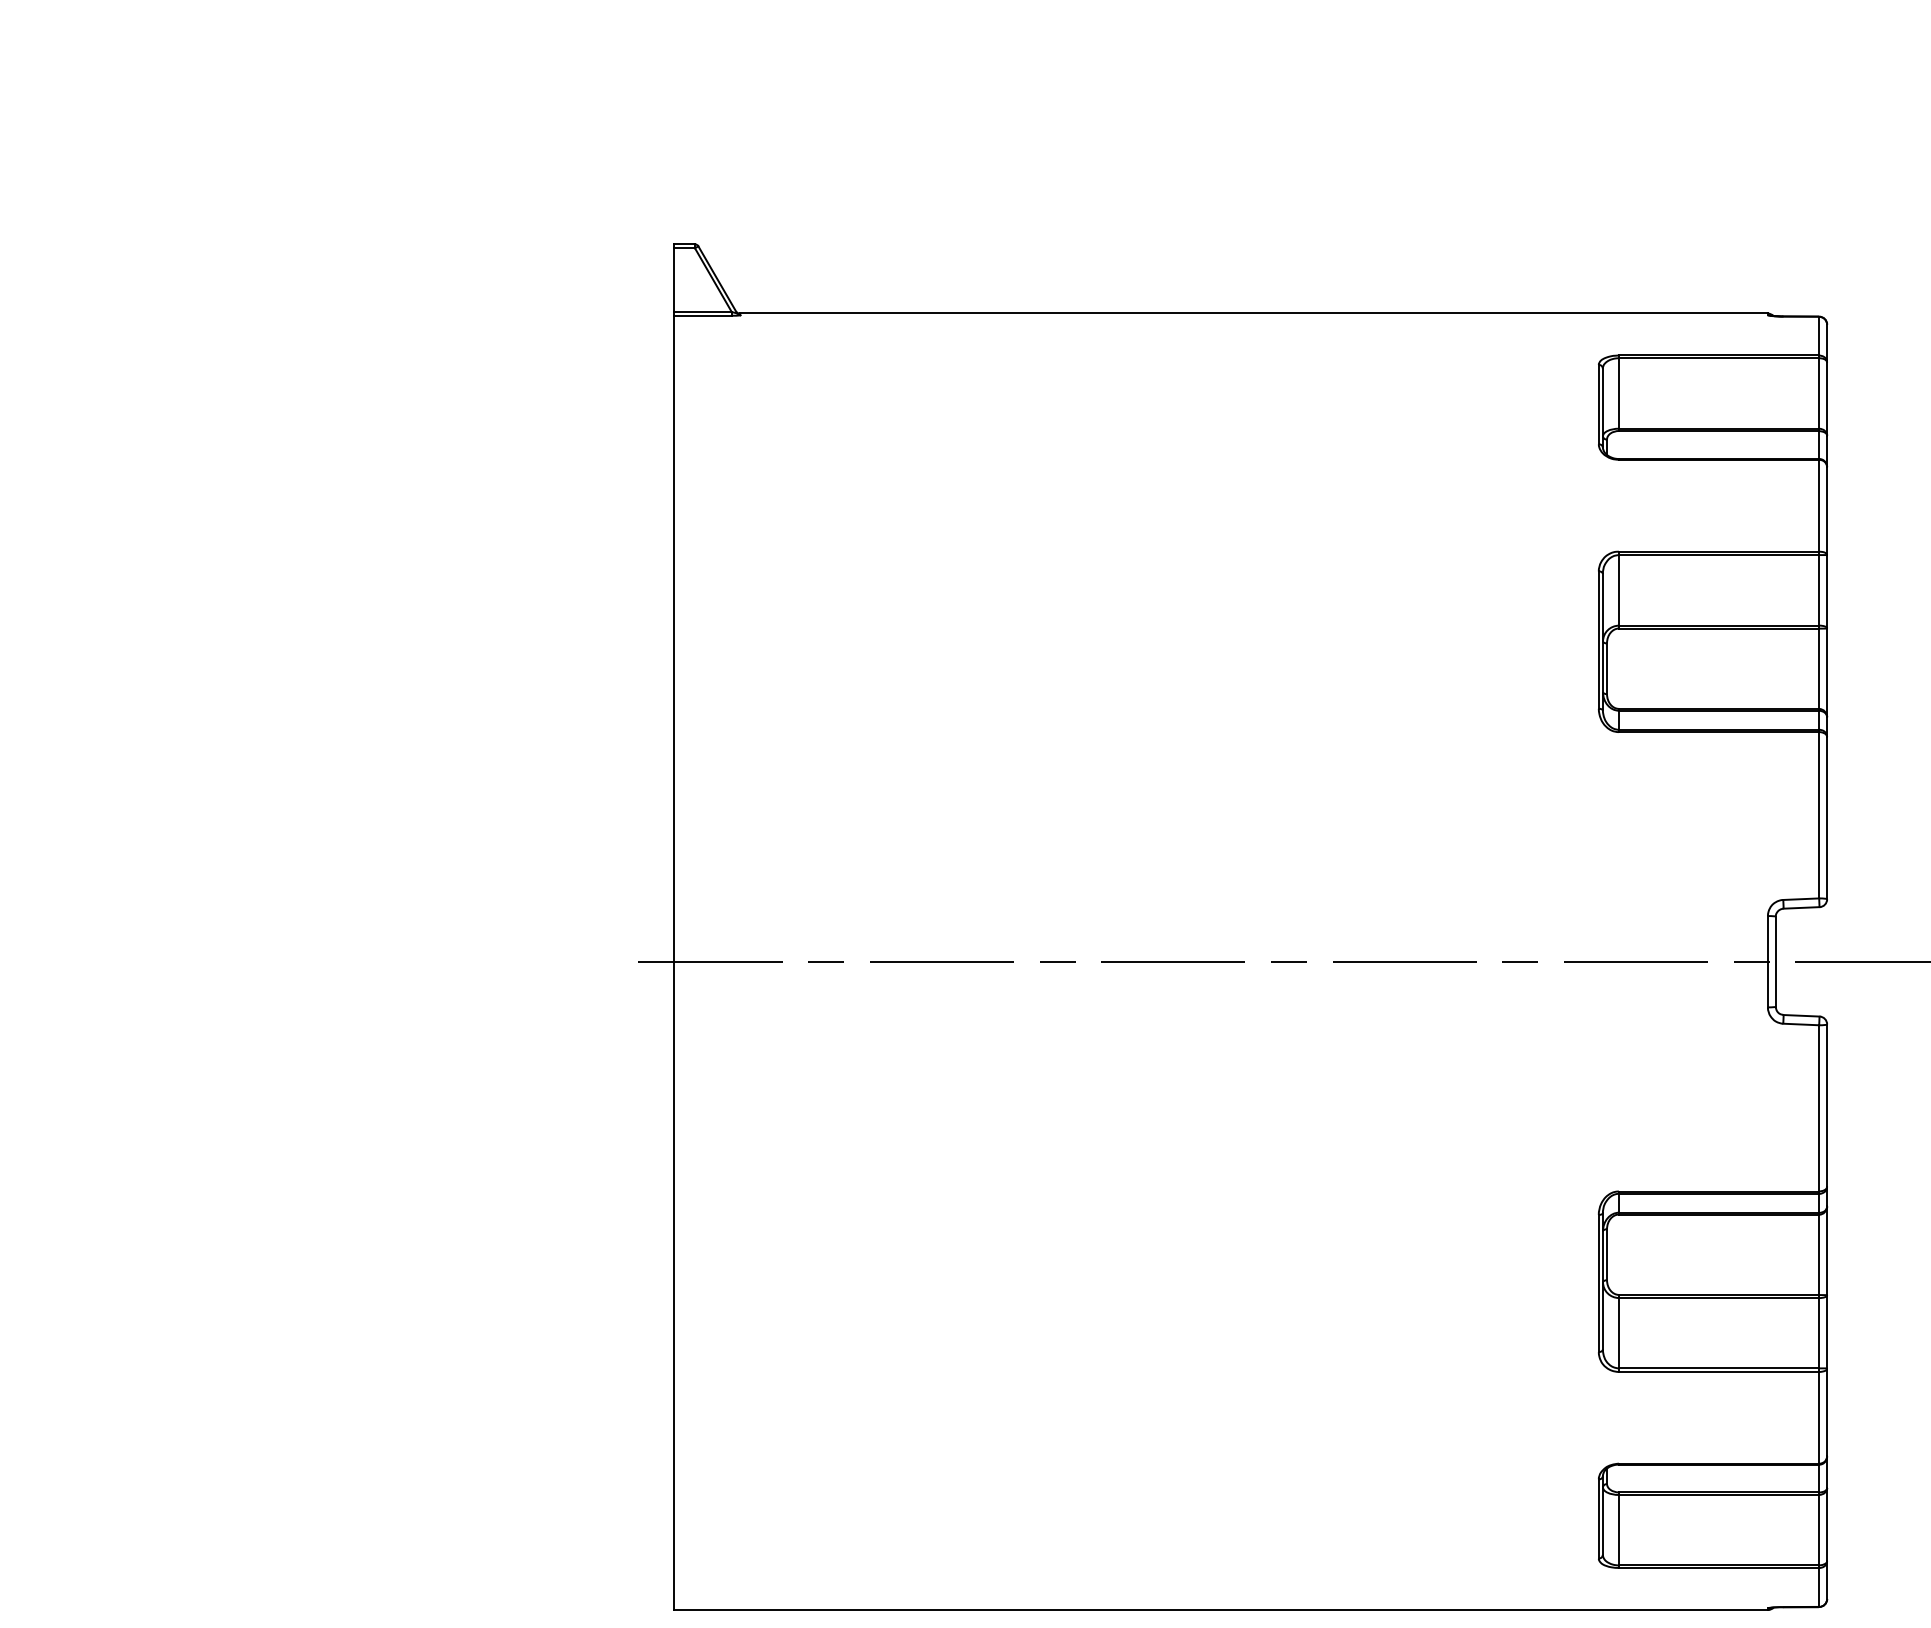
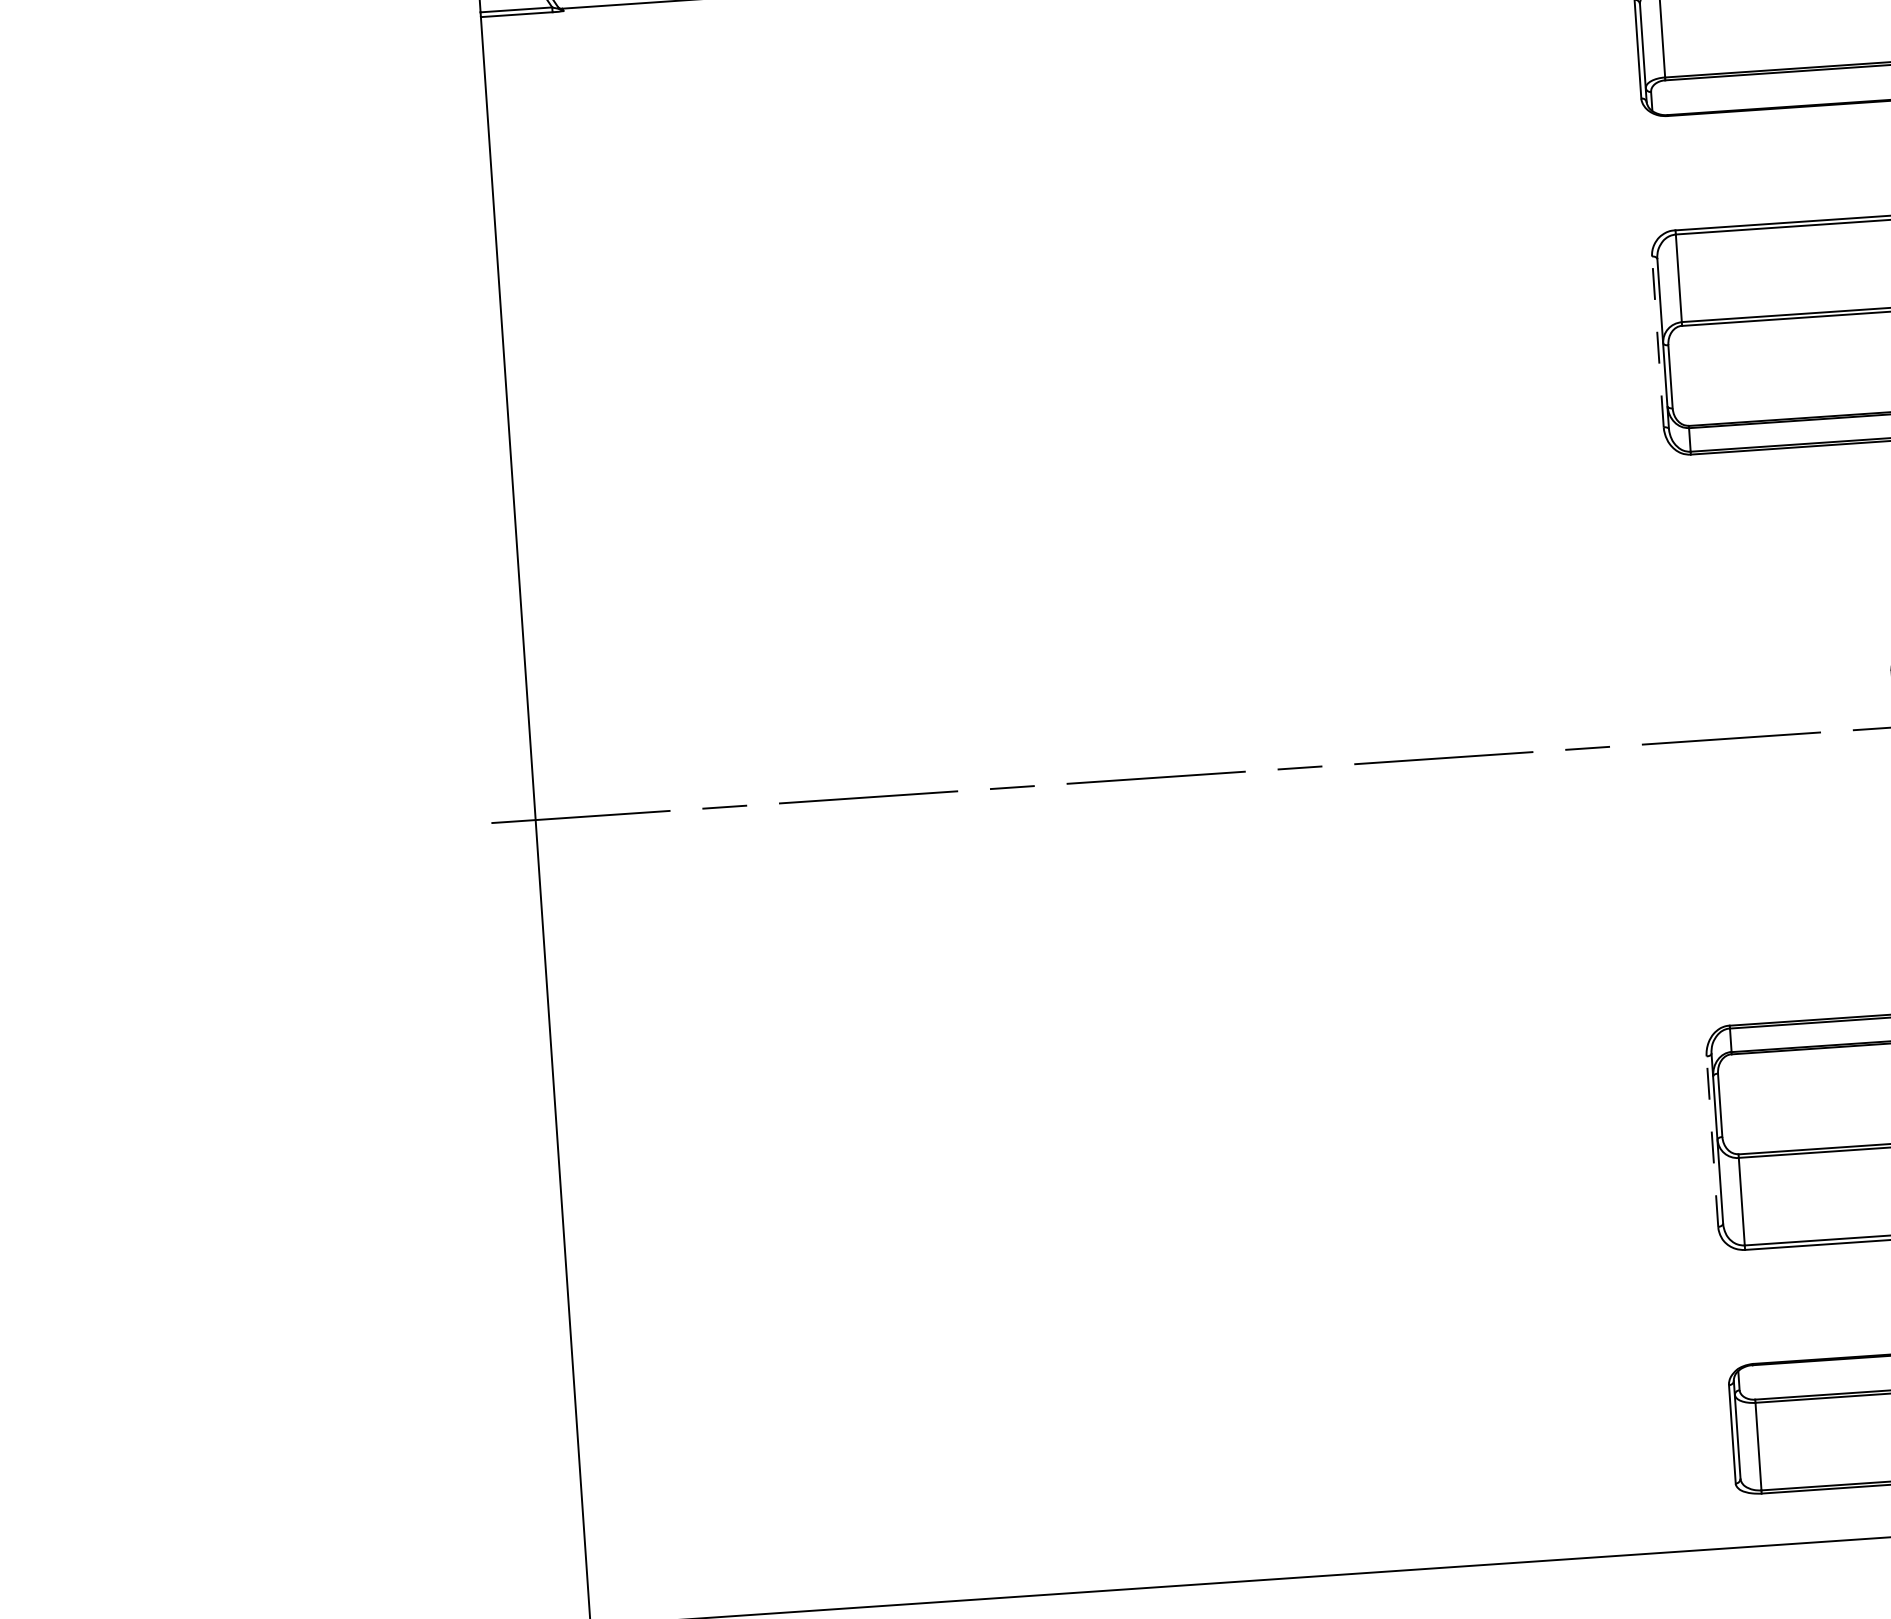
line: (1598, 640) -> (1657, 342), solid -> dashed
line: (1598, 1283) -> (1712, 1141), solid -> dashed

